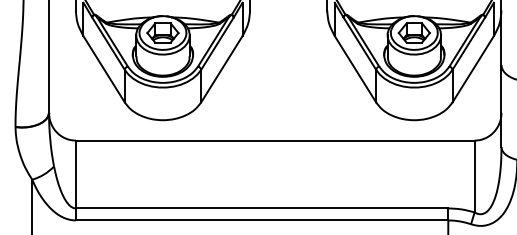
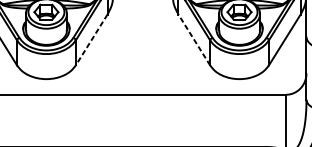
line: (355, 68) -> (194, 39), solid -> dashed
line: (221, 69) -> (91, 40), solid -> dashed

